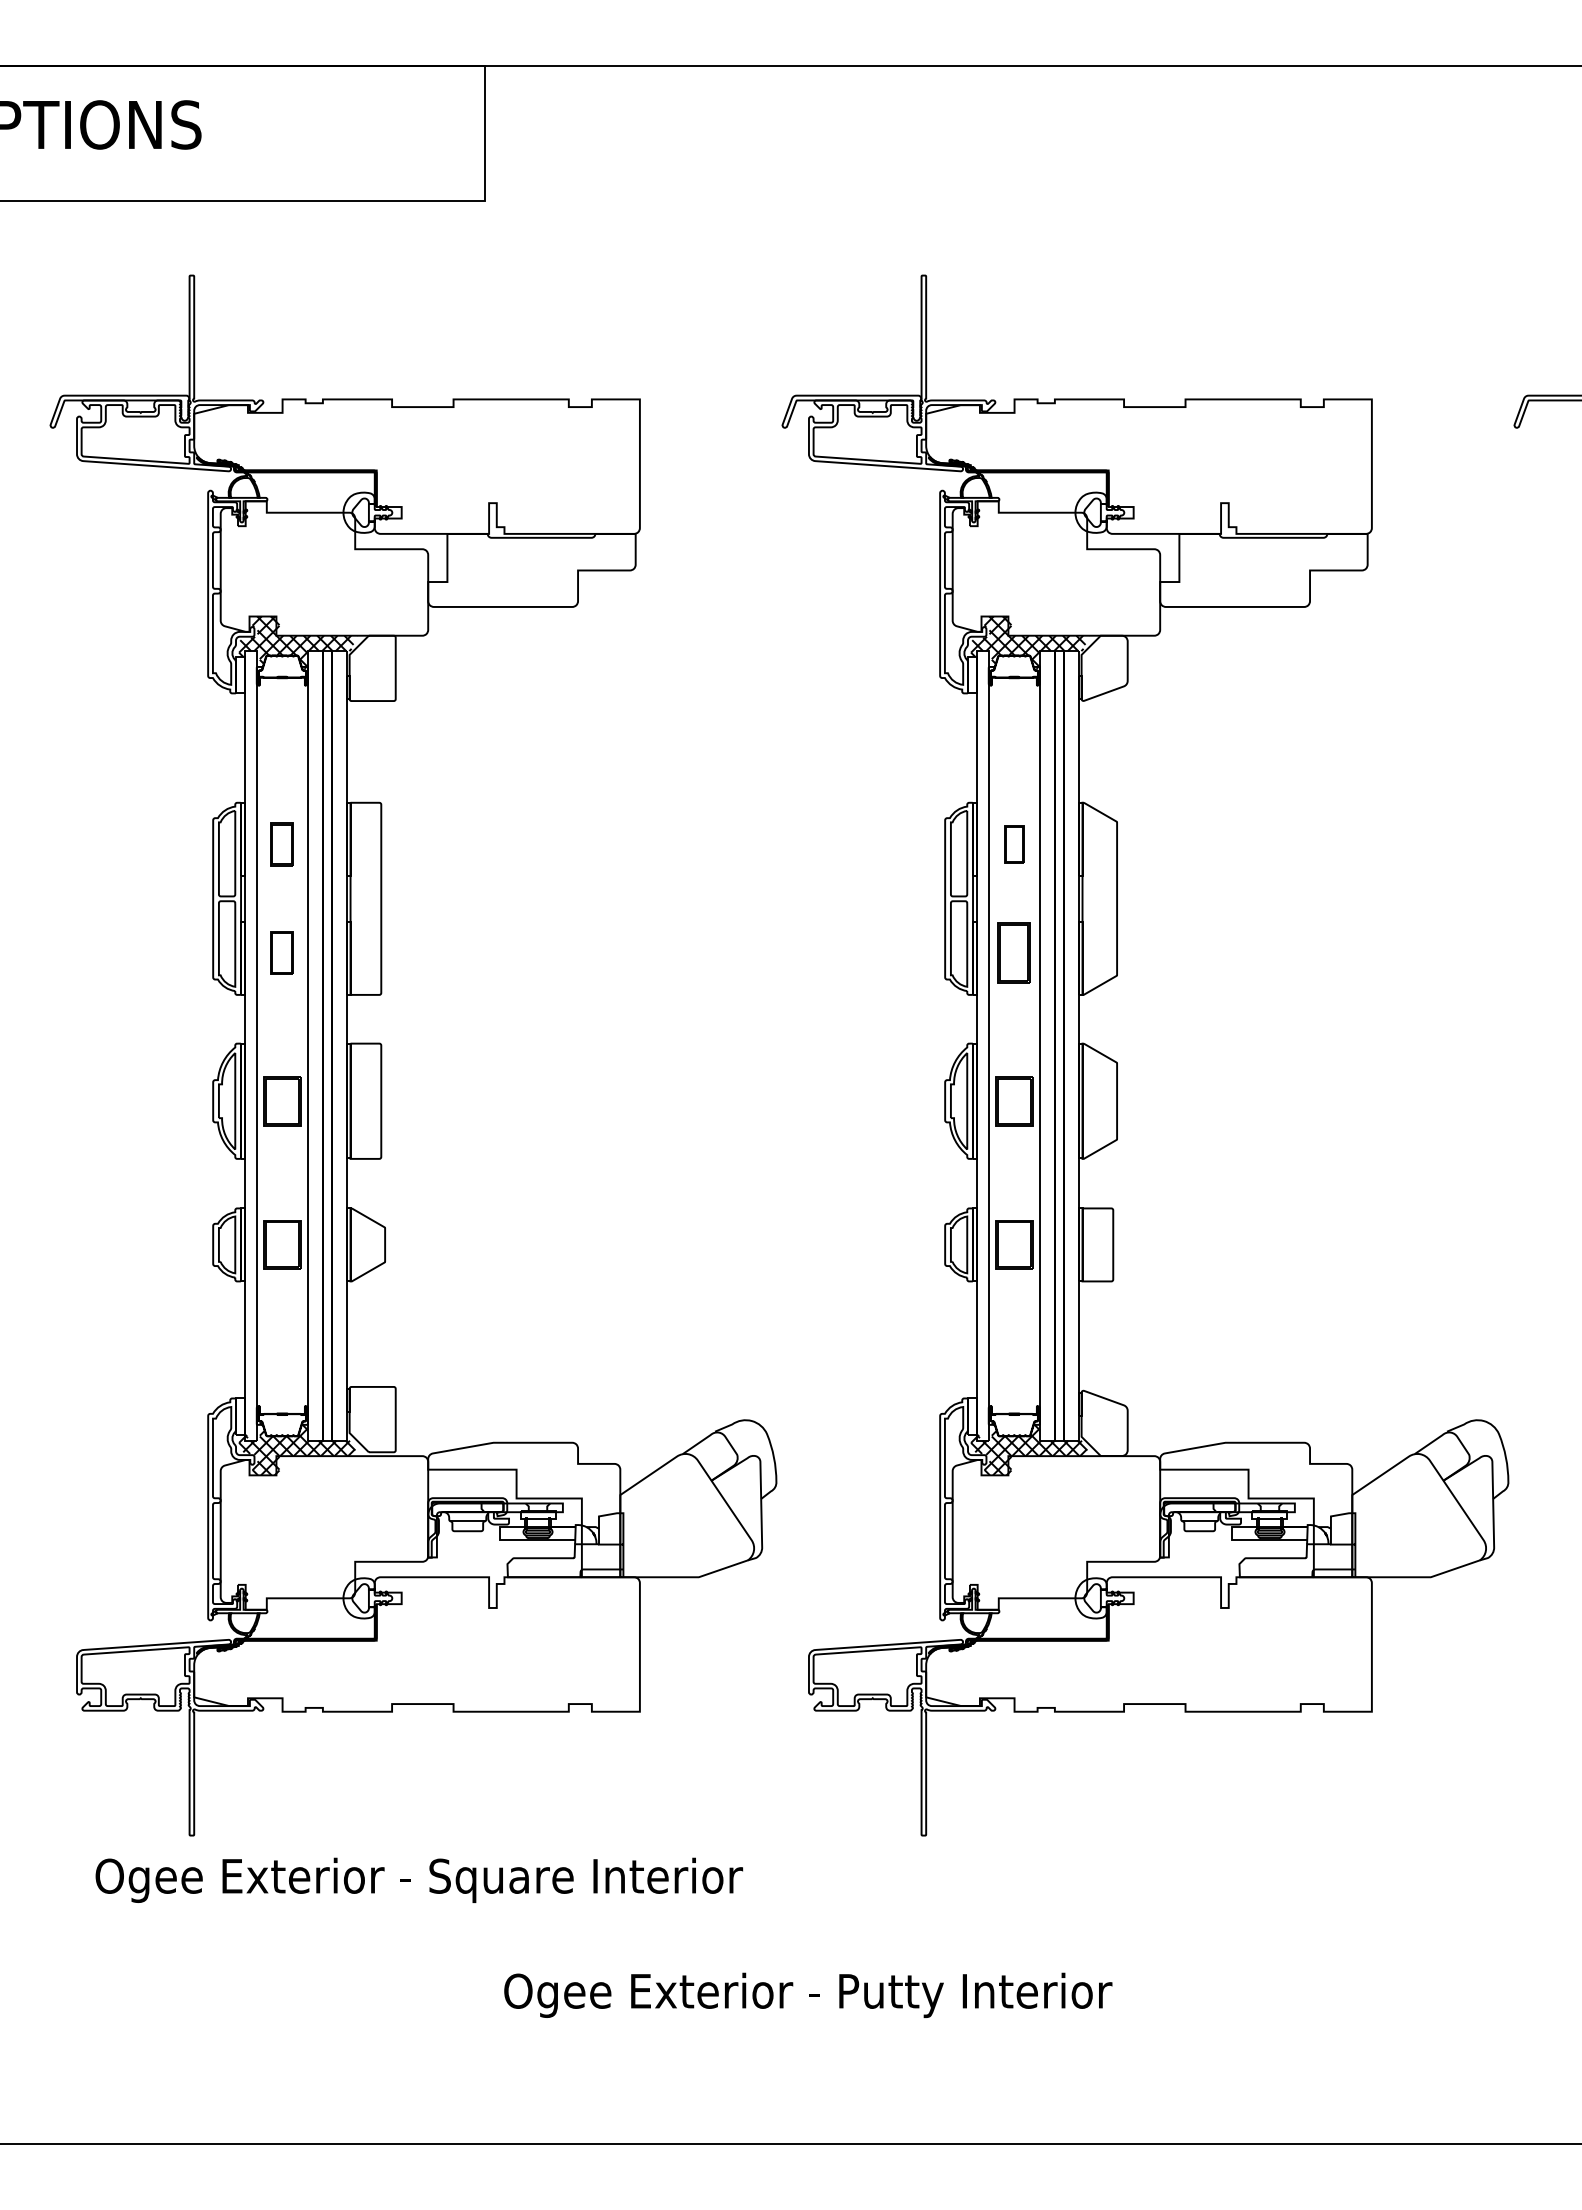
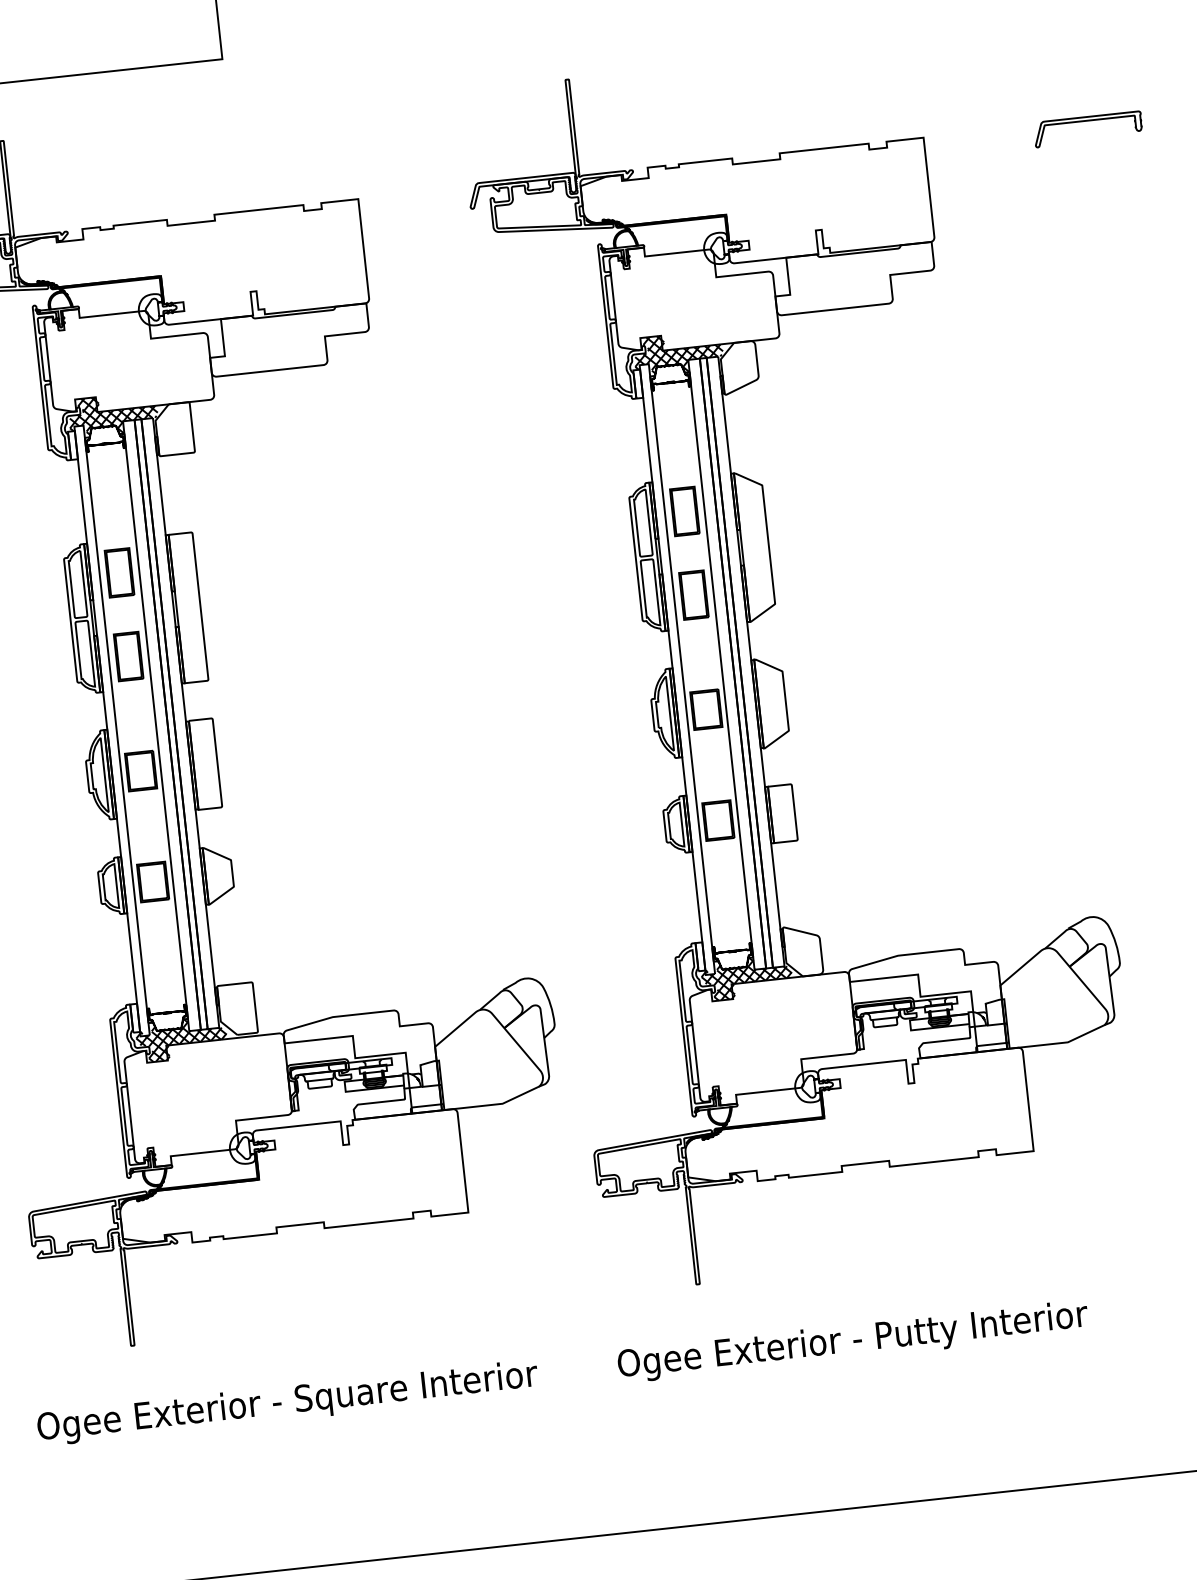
part: (281, 844) -> (118, 572), size x1.43
part: (1013, 844) -> (684, 511), size x1.67
part: (281, 952) -> (127, 656), size x1.43
text: (419, 1879) -> (287, 1402), moved
text: (808, 1994) -> (853, 1340), moved

